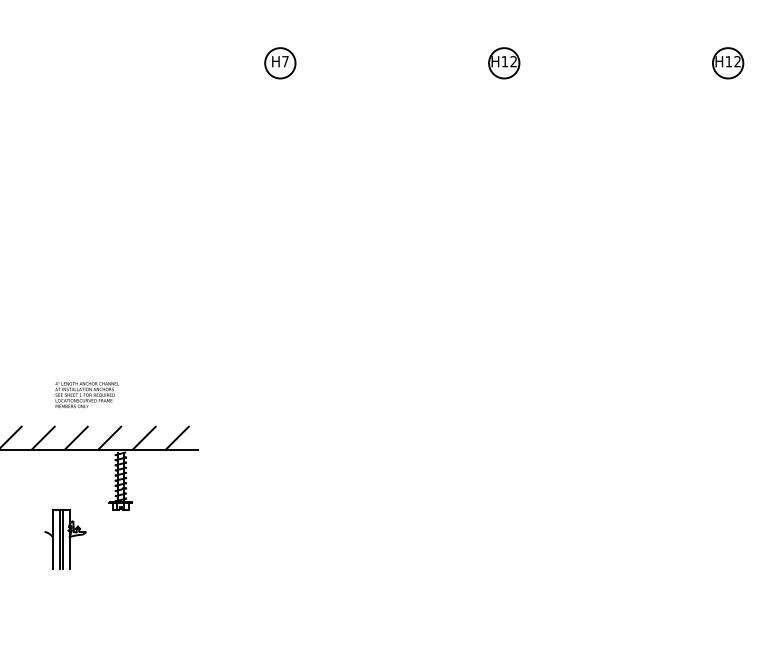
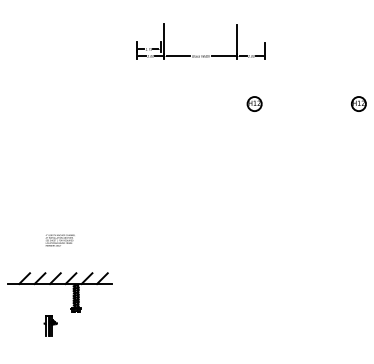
part: (280, 62) -> (150, 103), removed
text: (85, 395) -> (59, 240), moved
part: (65, 538) -> (50, 325), size x0.7

